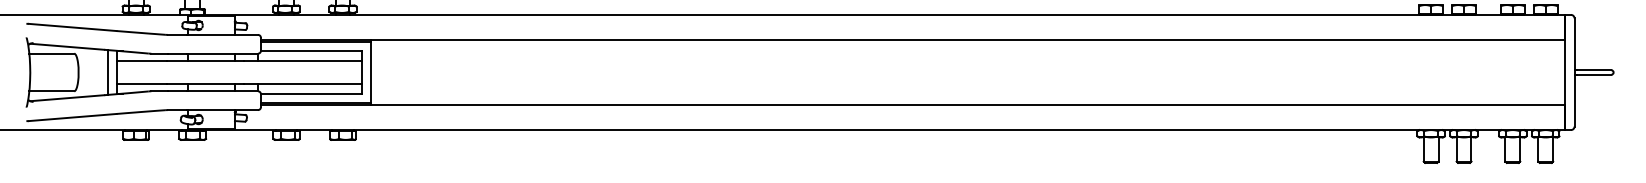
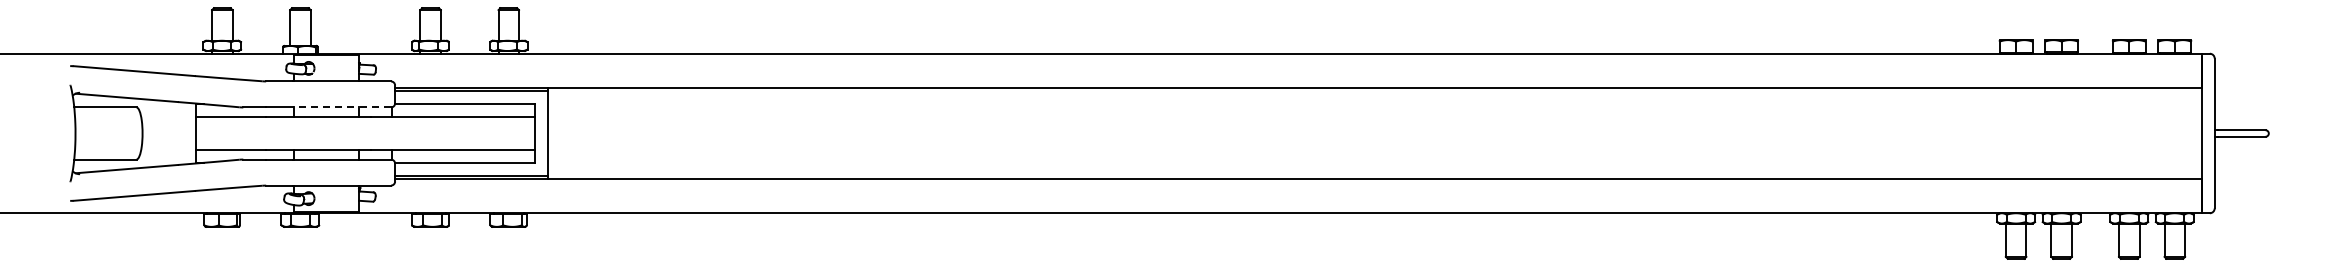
line: (222, 53) -> (341, 107), solid -> dashed
line: (108, 72) -> (183, 133), removed

